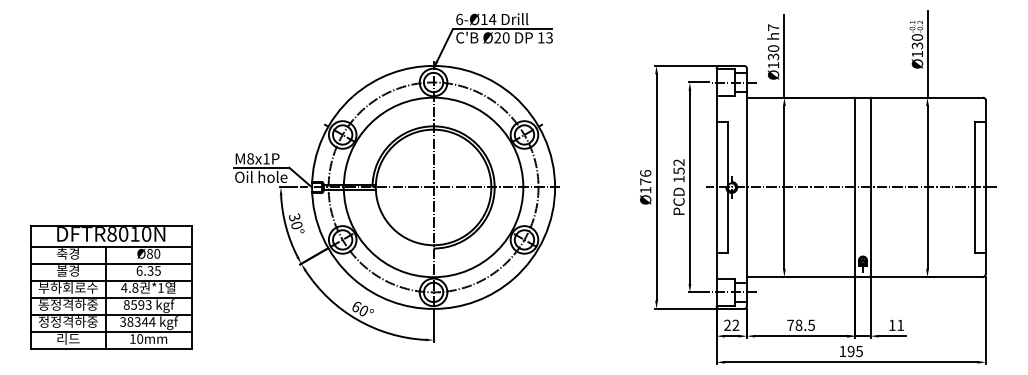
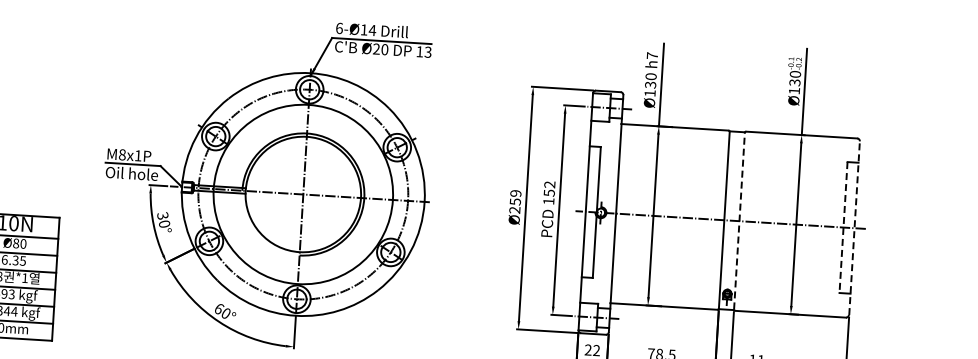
text: (645, 181) -> (515, 201), Ø176 -> Ø259
line: (870, 186) -> (739, 220), solid -> dashed
line: (974, 187) -> (843, 227), solid -> dashed
line: (985, 187) -> (854, 228), solid -> dashed

